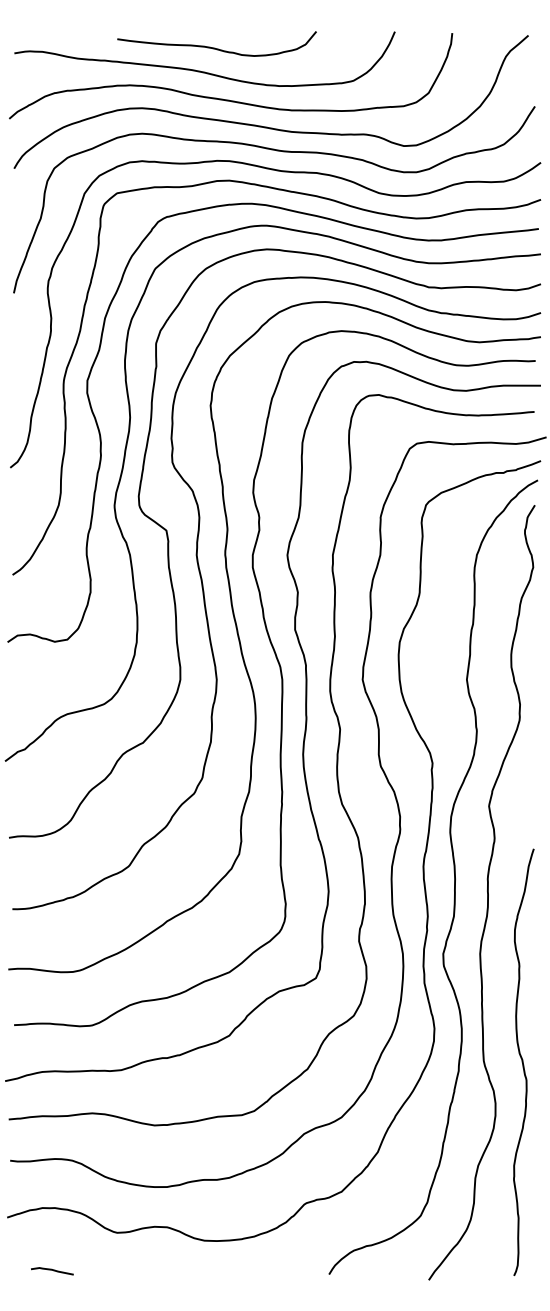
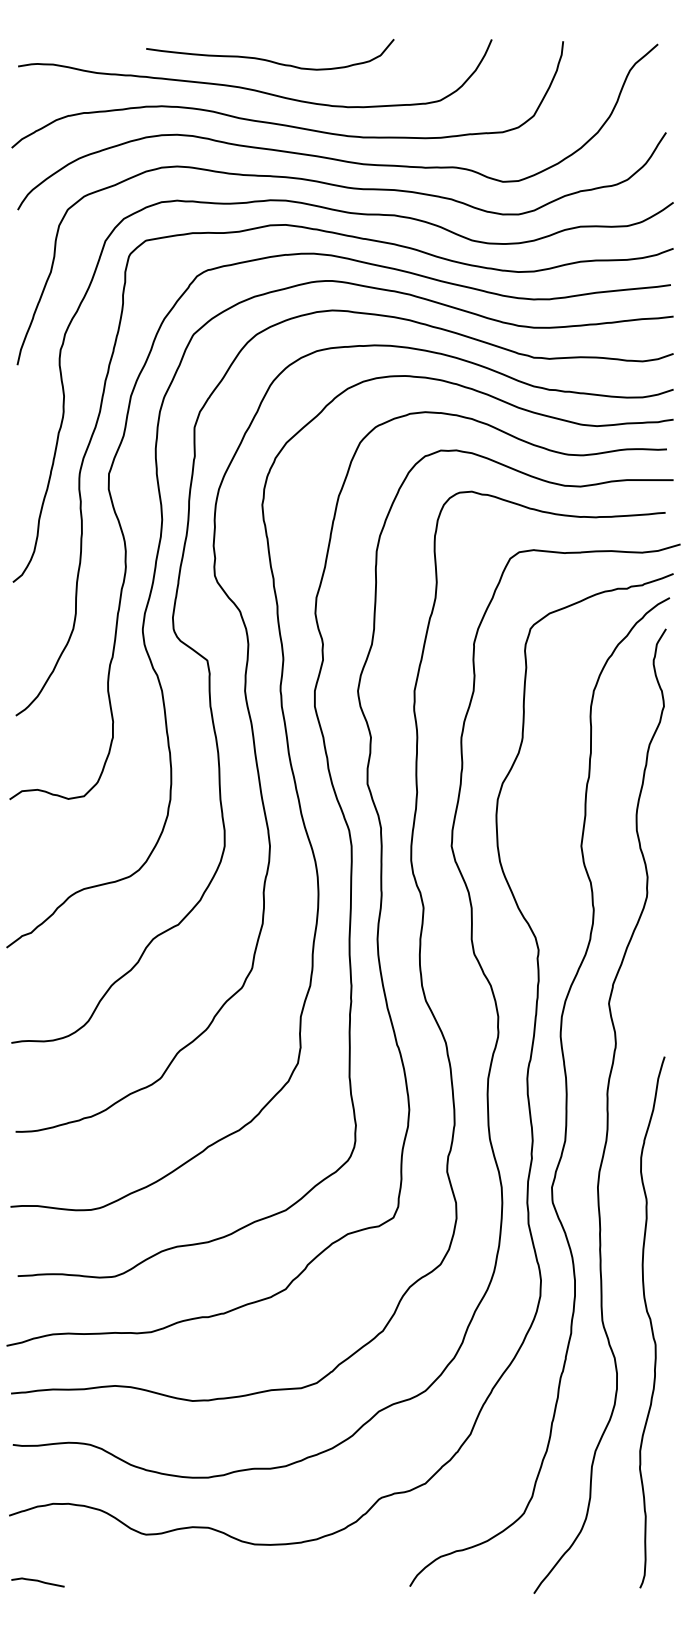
curve: (52, 1270) -> (38, 1581), moved

